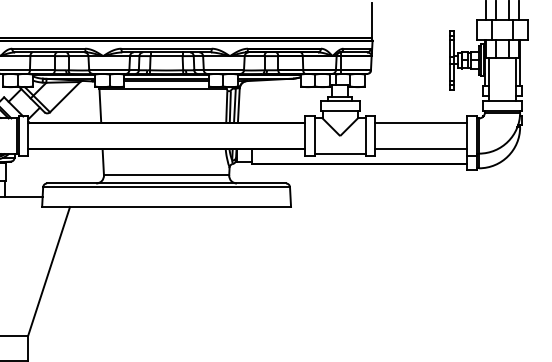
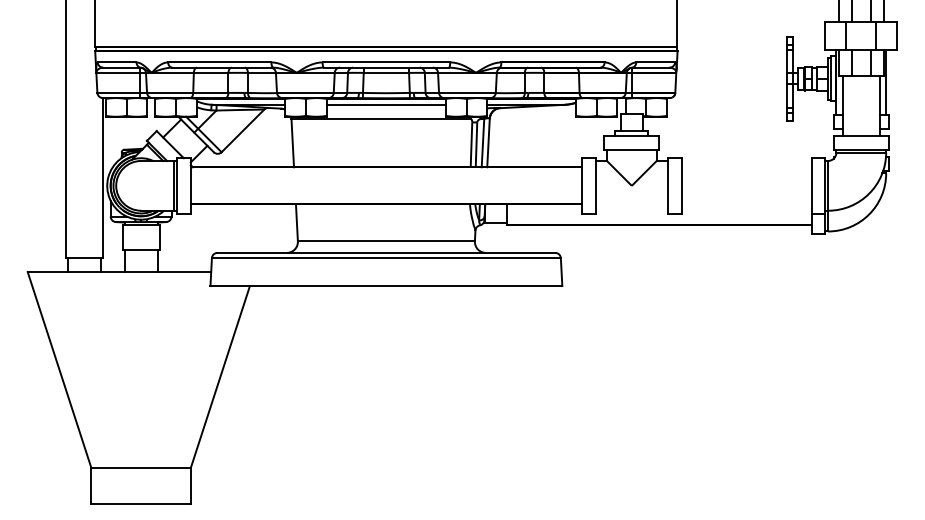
line: (165, 81) -> (385, 108), removed
line: (421, 123) -> (746, 167), removed
line: (421, 149) -> (746, 204), removed
line: (339, 153) -> (631, 210), removed

